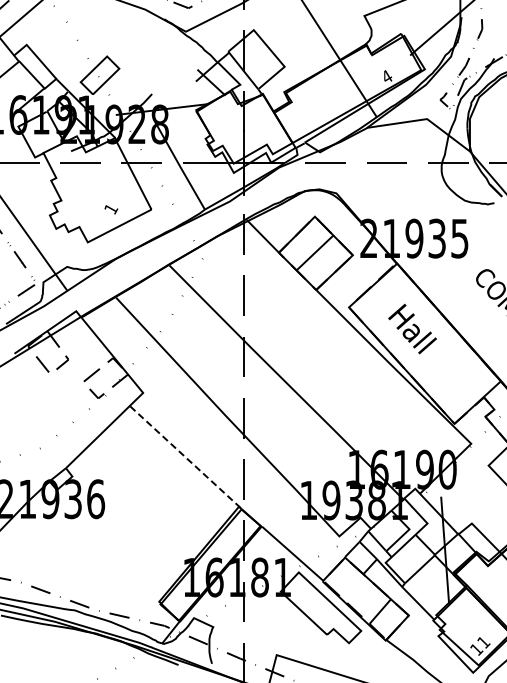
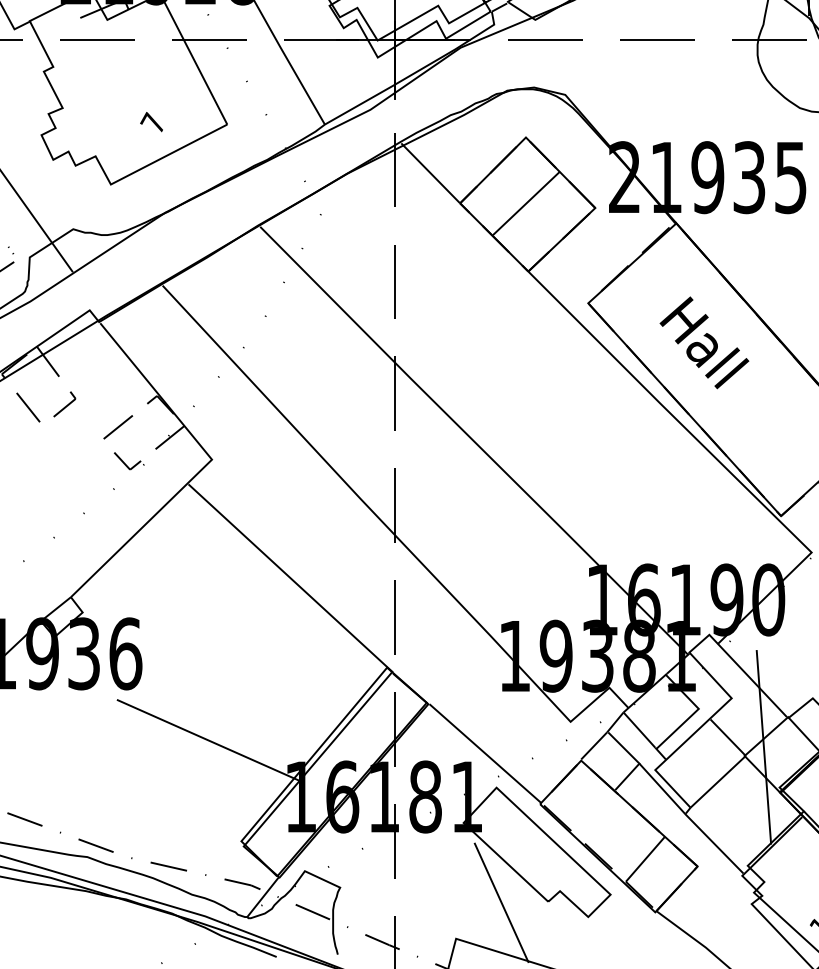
text: (111, 208) -> (154, 122), 1 -> 7
line: (186, 458) -> (291, 579), dashed -> solid
line: (141, 546) -> (208, 740), added
line: (301, 635) -> (501, 902), added

